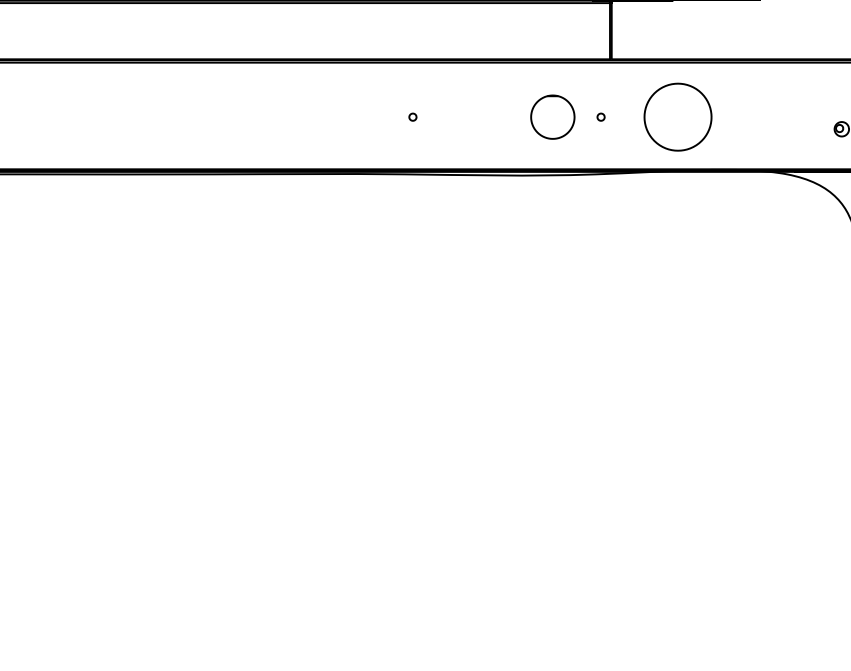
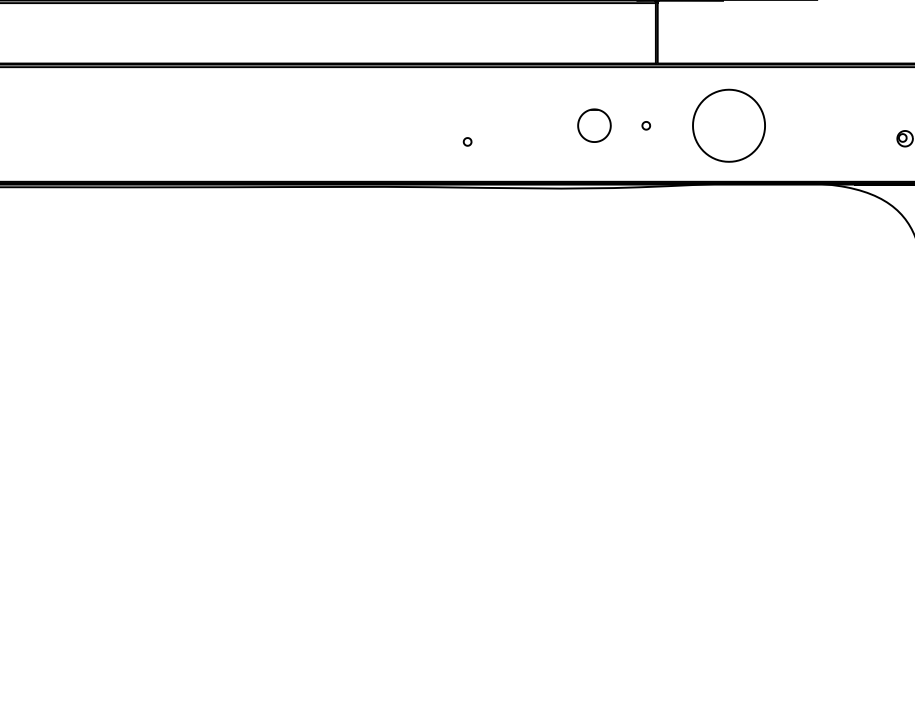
part: (412, 116) -> (467, 141), moved
part: (552, 116) -> (594, 125), size x0.7

